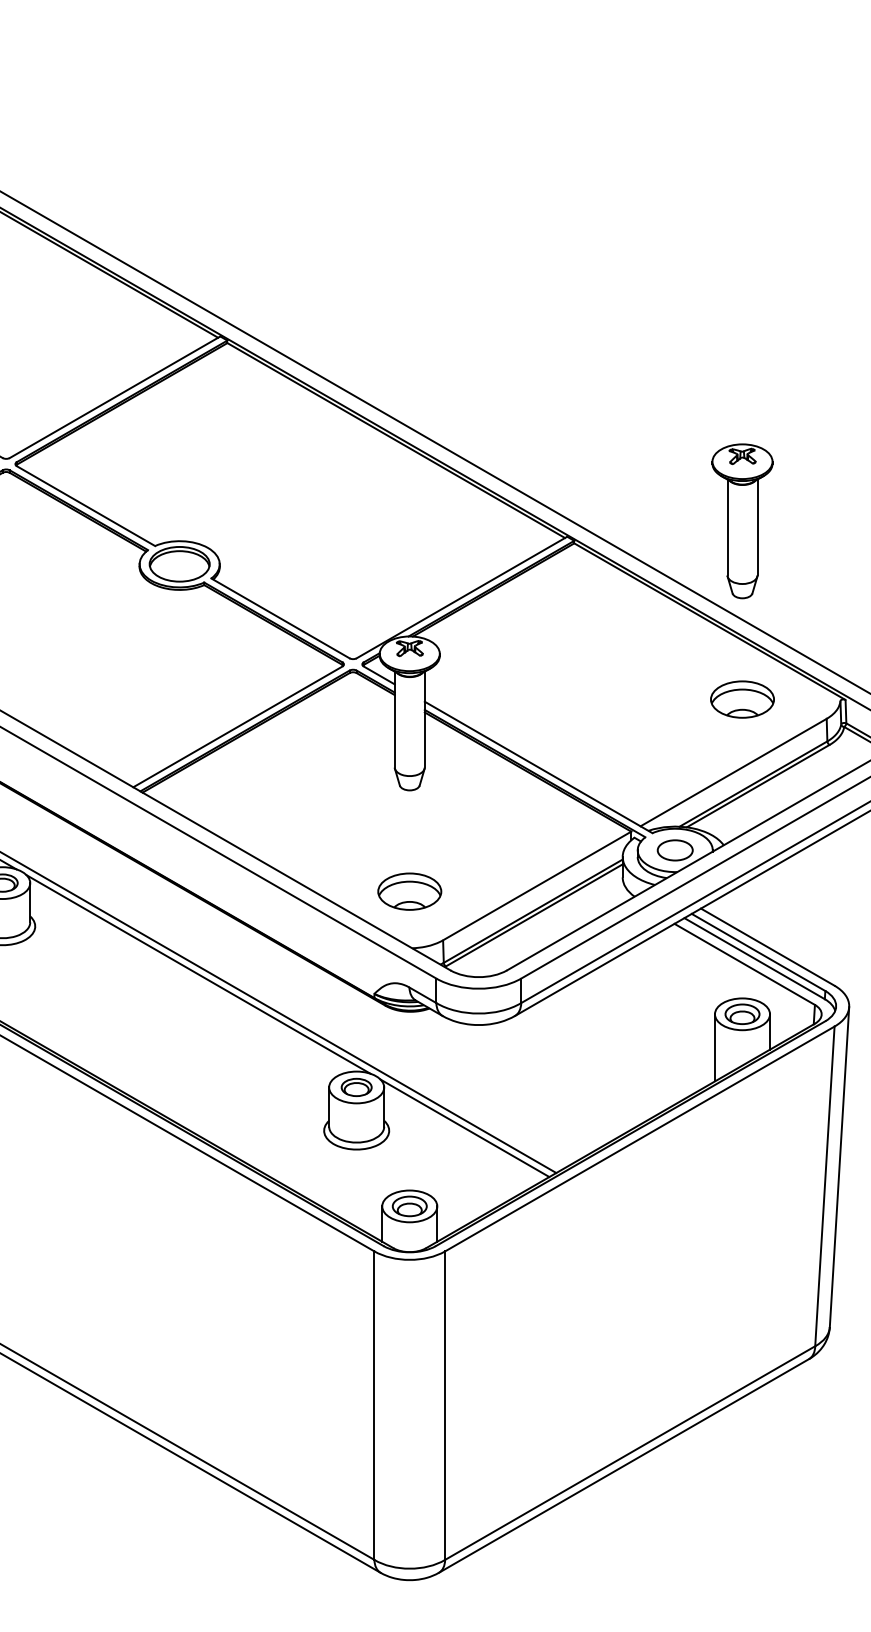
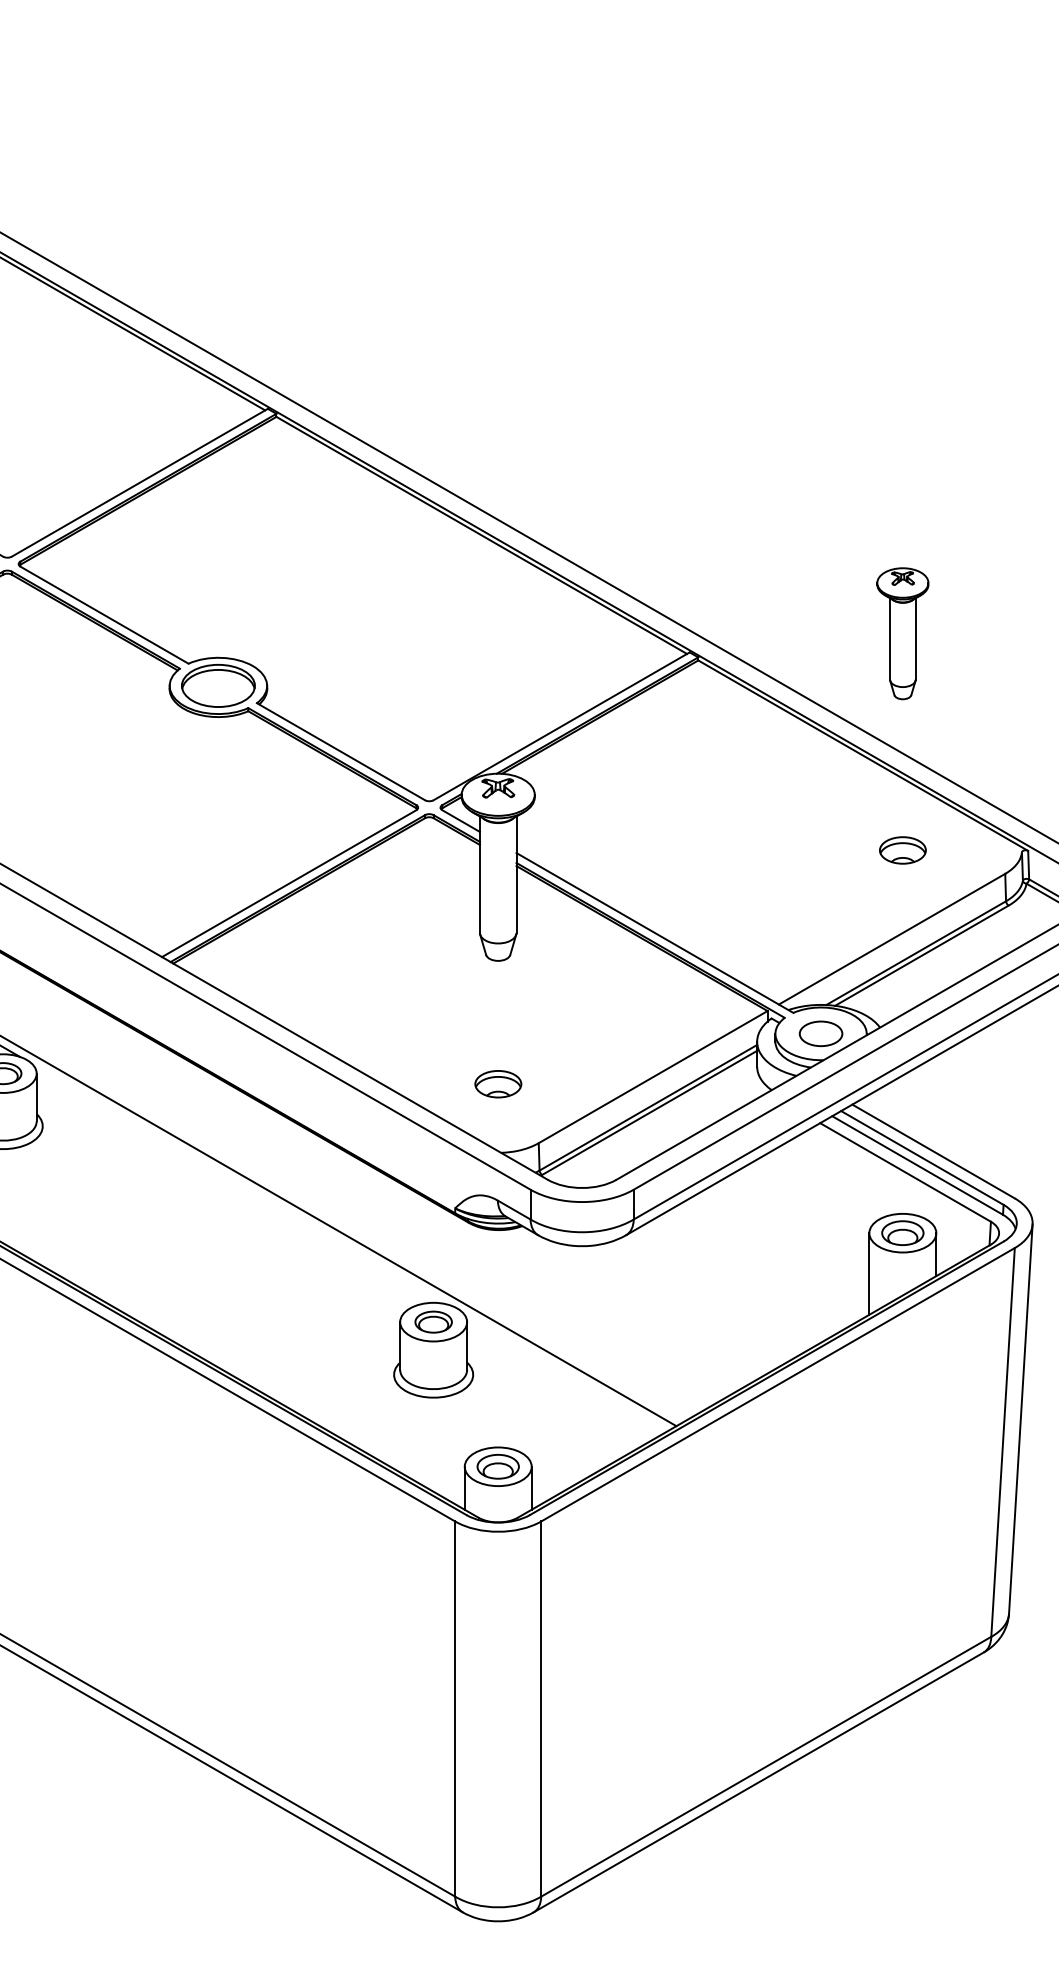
part: (742, 521) -> (902, 633), size x0.7
part: (742, 699) -> (902, 850), size x0.6
part: (410, 892) -> (498, 1084), size x0.6
line: (198, 974) -> (241, 1184), removed
line: (465, 1128) -> (565, 1371), removed

